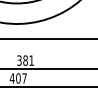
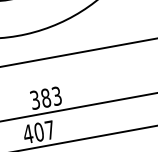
text: (31, 60) -> (56, 95), 381 -> 383

